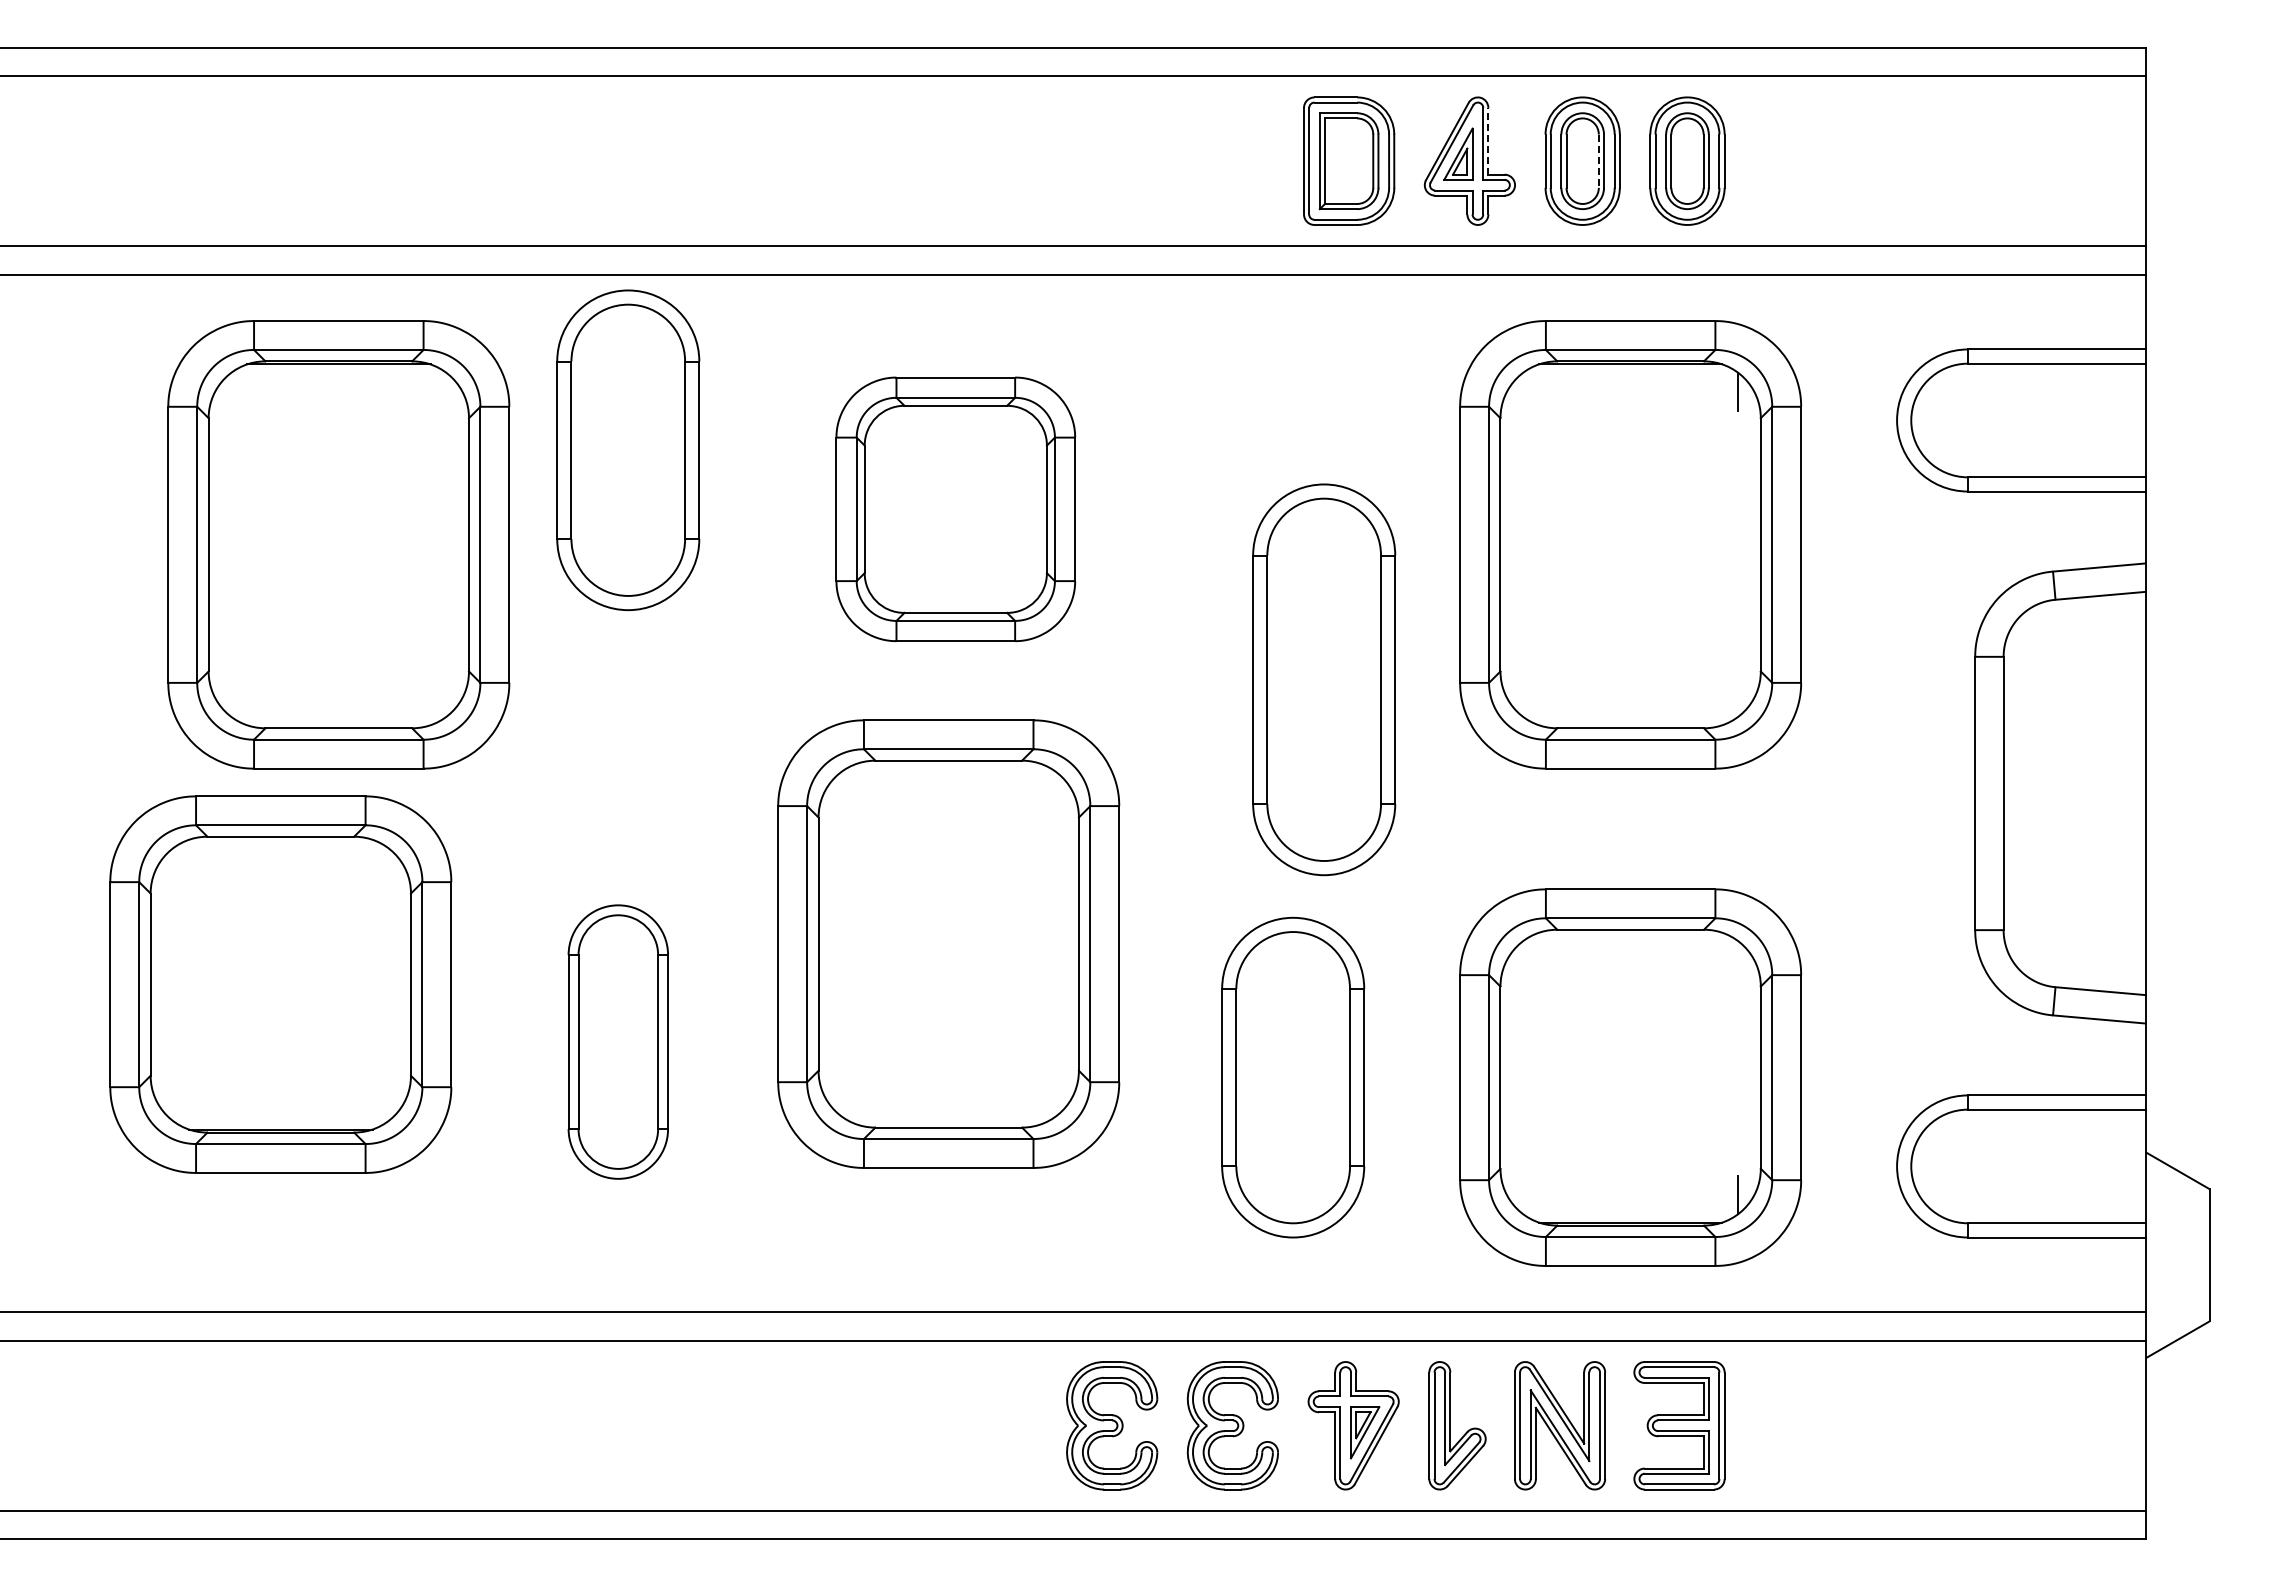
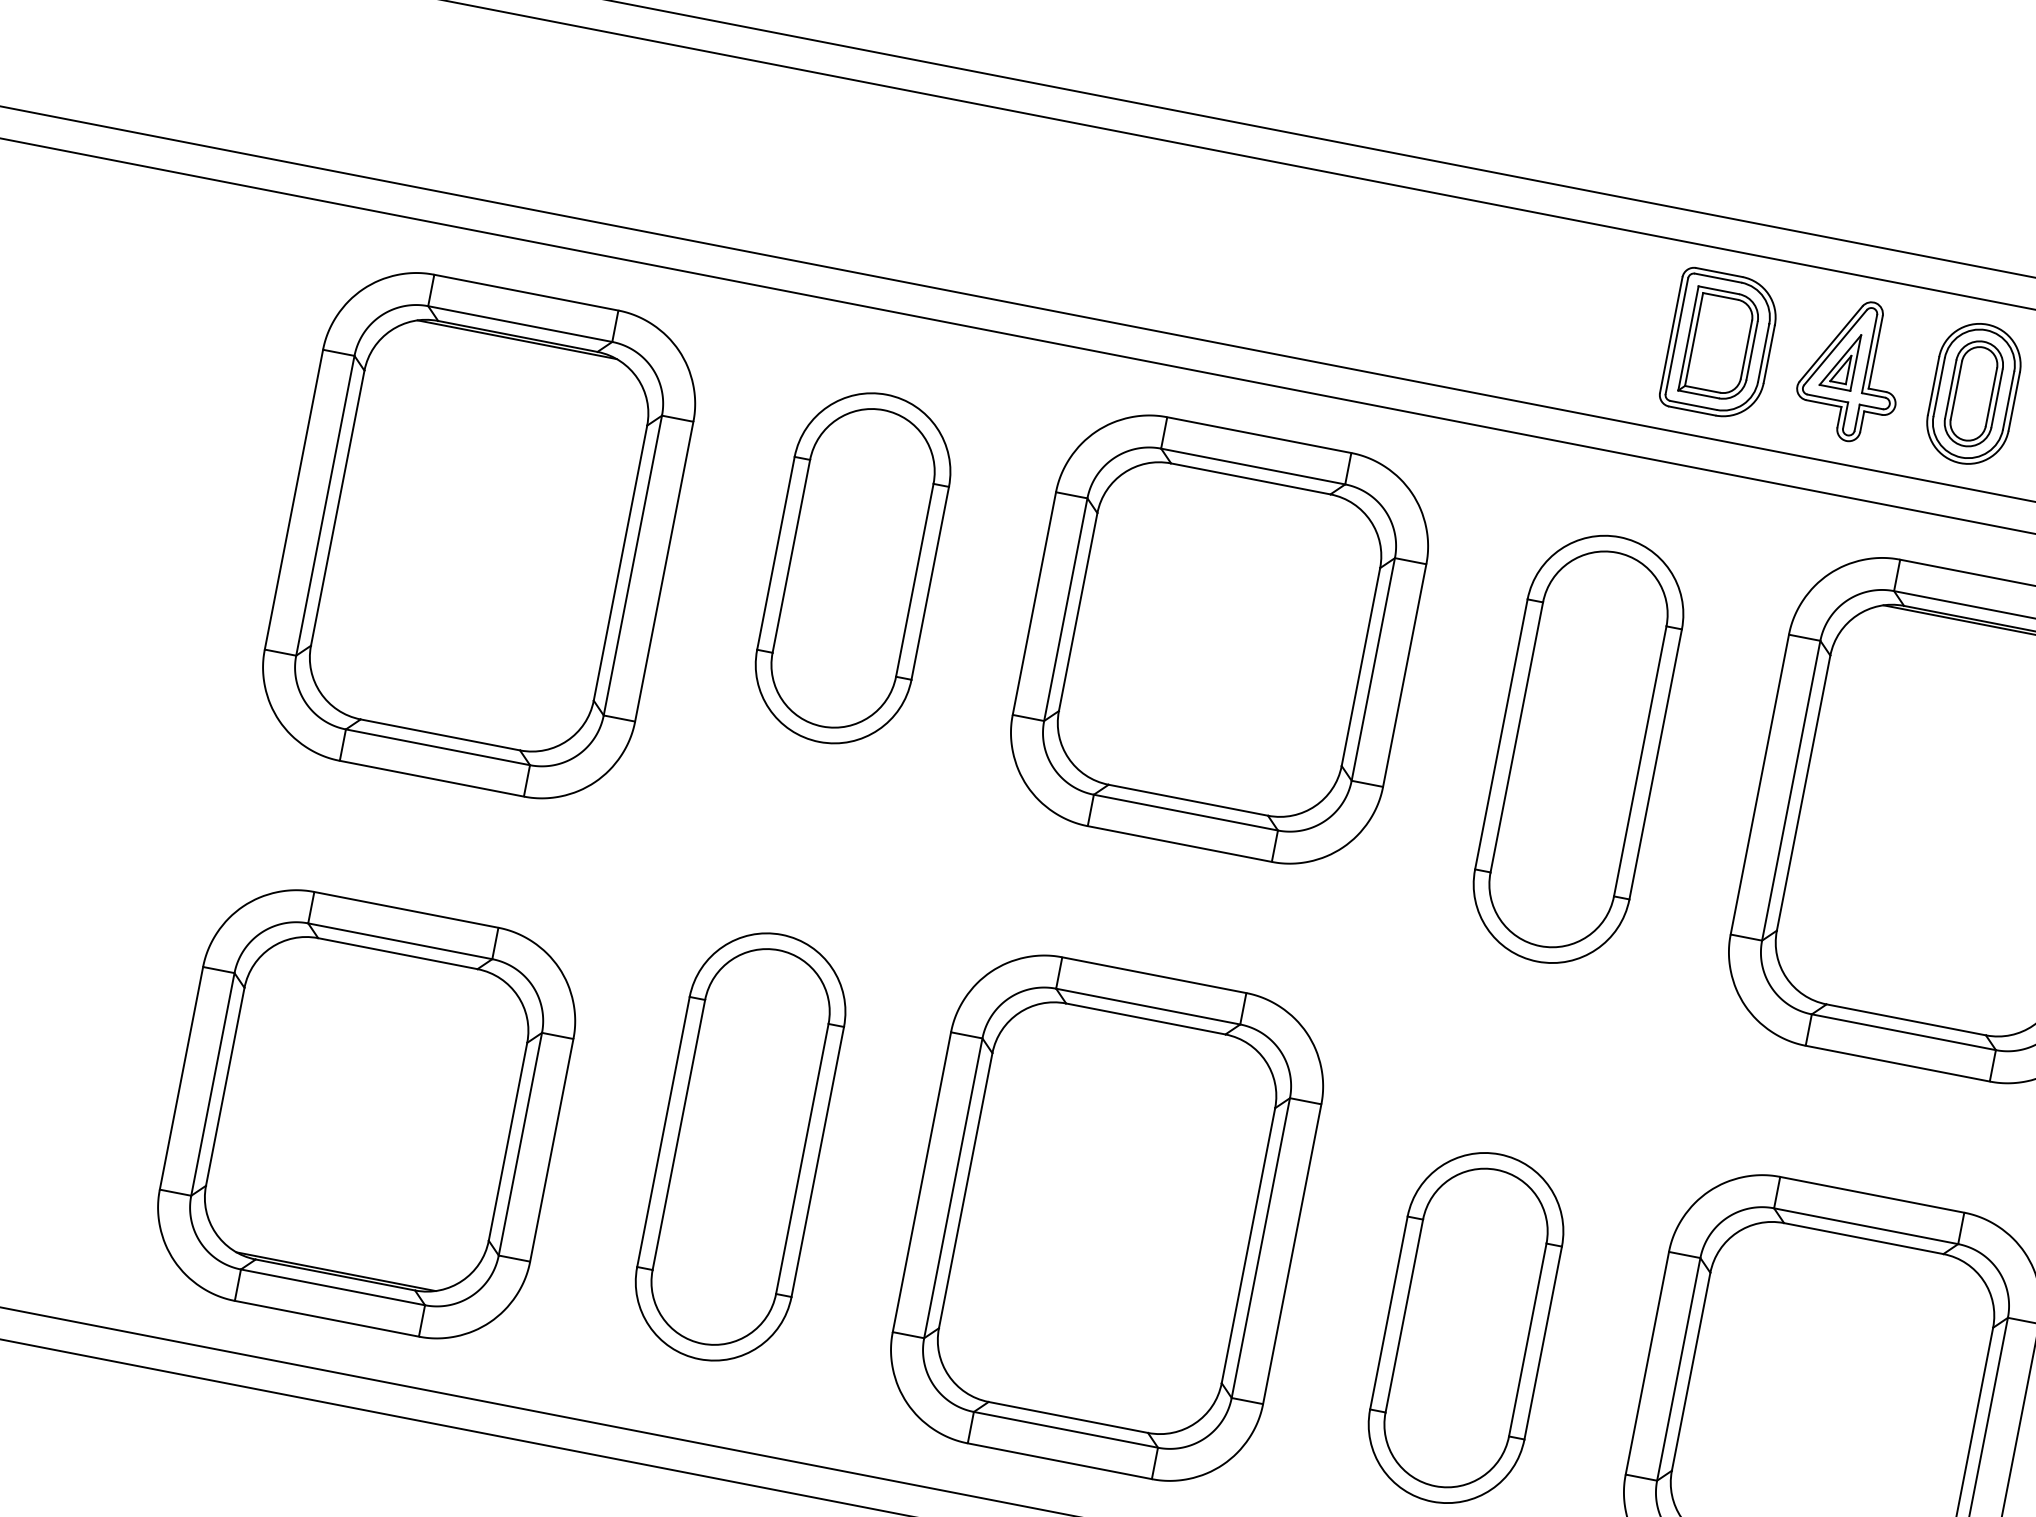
line: (1488, 140) -> (1875, 351), dashed -> solid
line: (1598, 161) -> (1991, 397), dashed -> solid
part: (628, 450) -> (853, 568), moved
part: (955, 509) -> (1219, 639), size x1.43
part: (338, 544) -> (478, 535), moved
part: (1324, 679) -> (1578, 749), moved
part: (948, 943) -> (1106, 1217), moved
part: (280, 984) -> (366, 1114), moved
part: (618, 1041) -> (740, 1146), size x1.43

